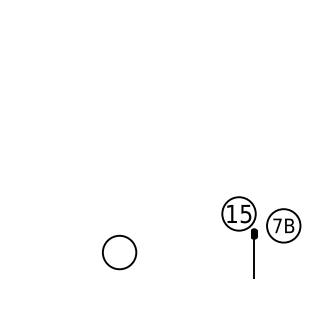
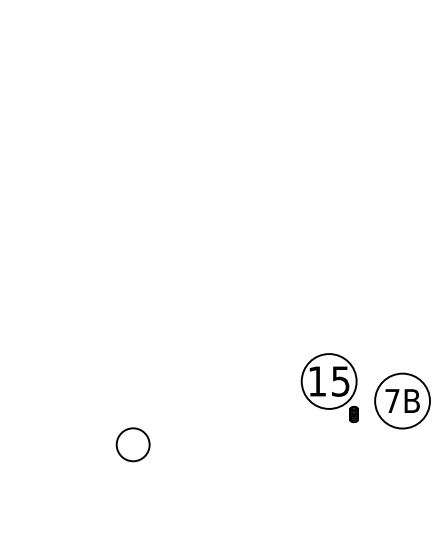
circle: (119, 252) -> (133, 444), size x0.6
line: (254, 258) -> (354, 454), removed

